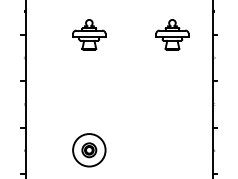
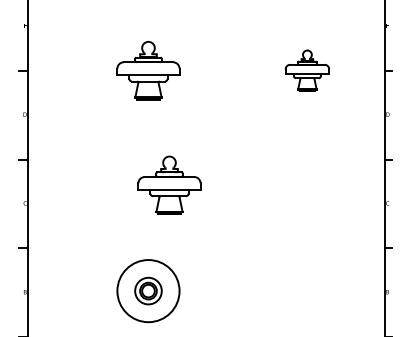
part: (172, 34) -> (307, 69), size x0.7
part: (100, 94) -> (169, 184), added

